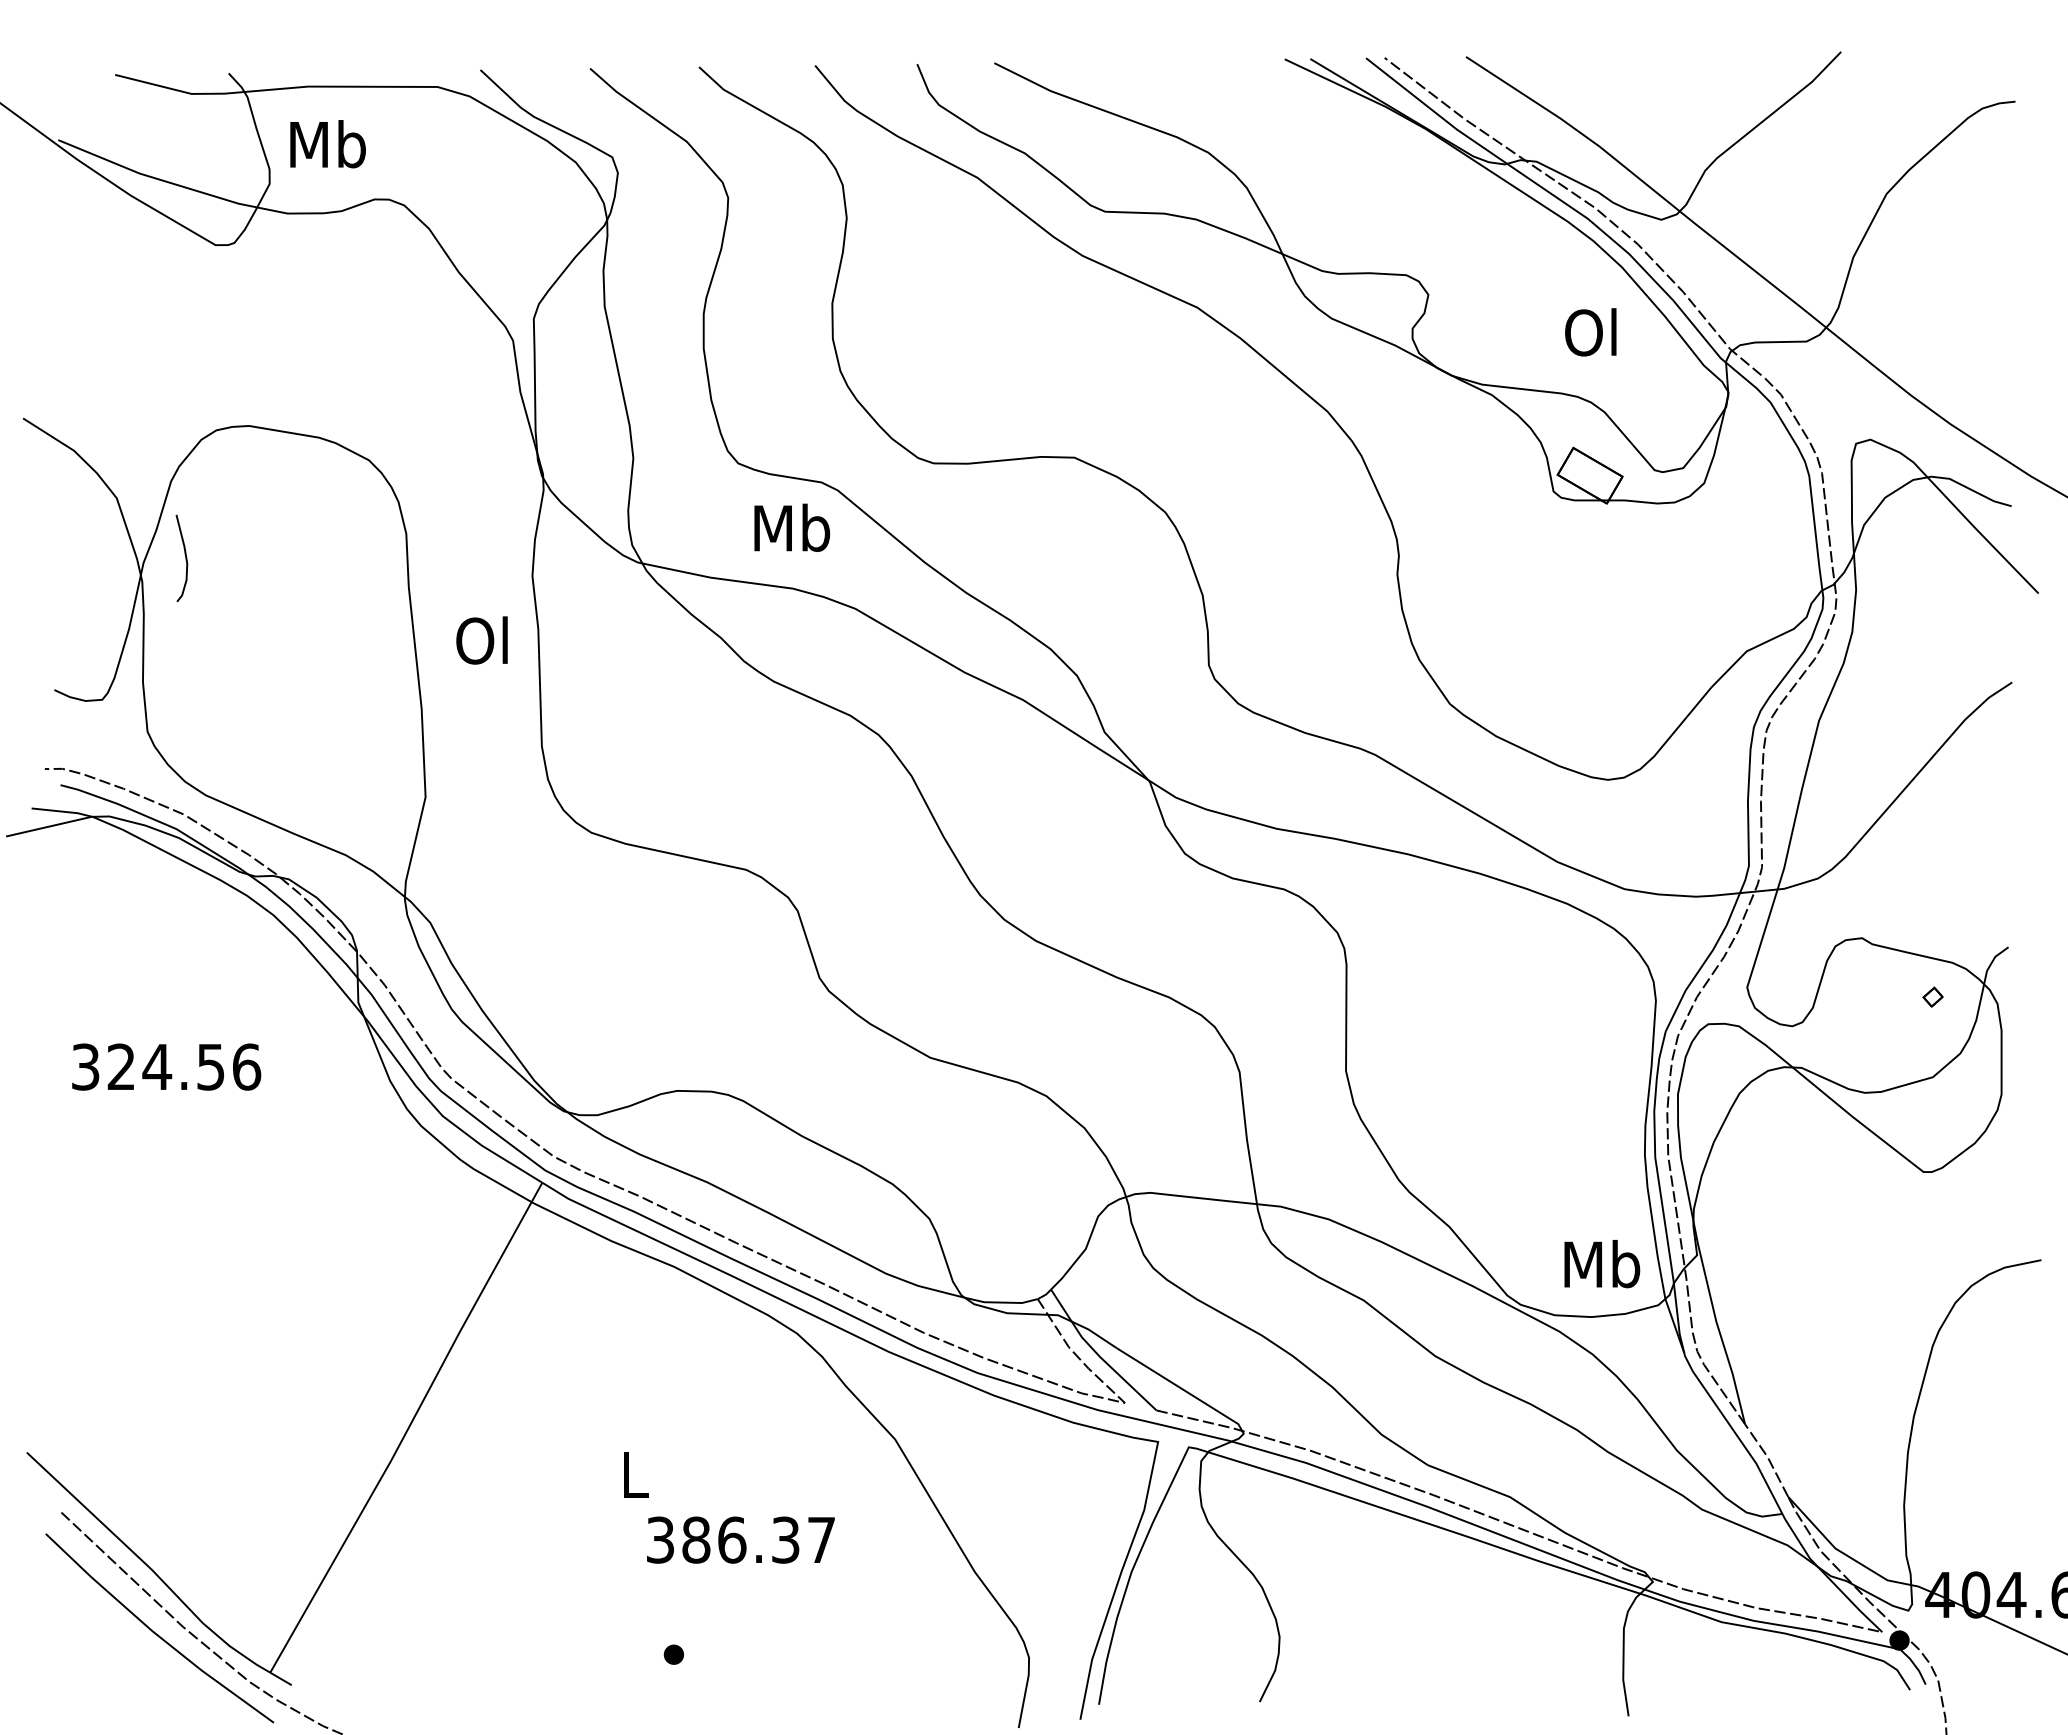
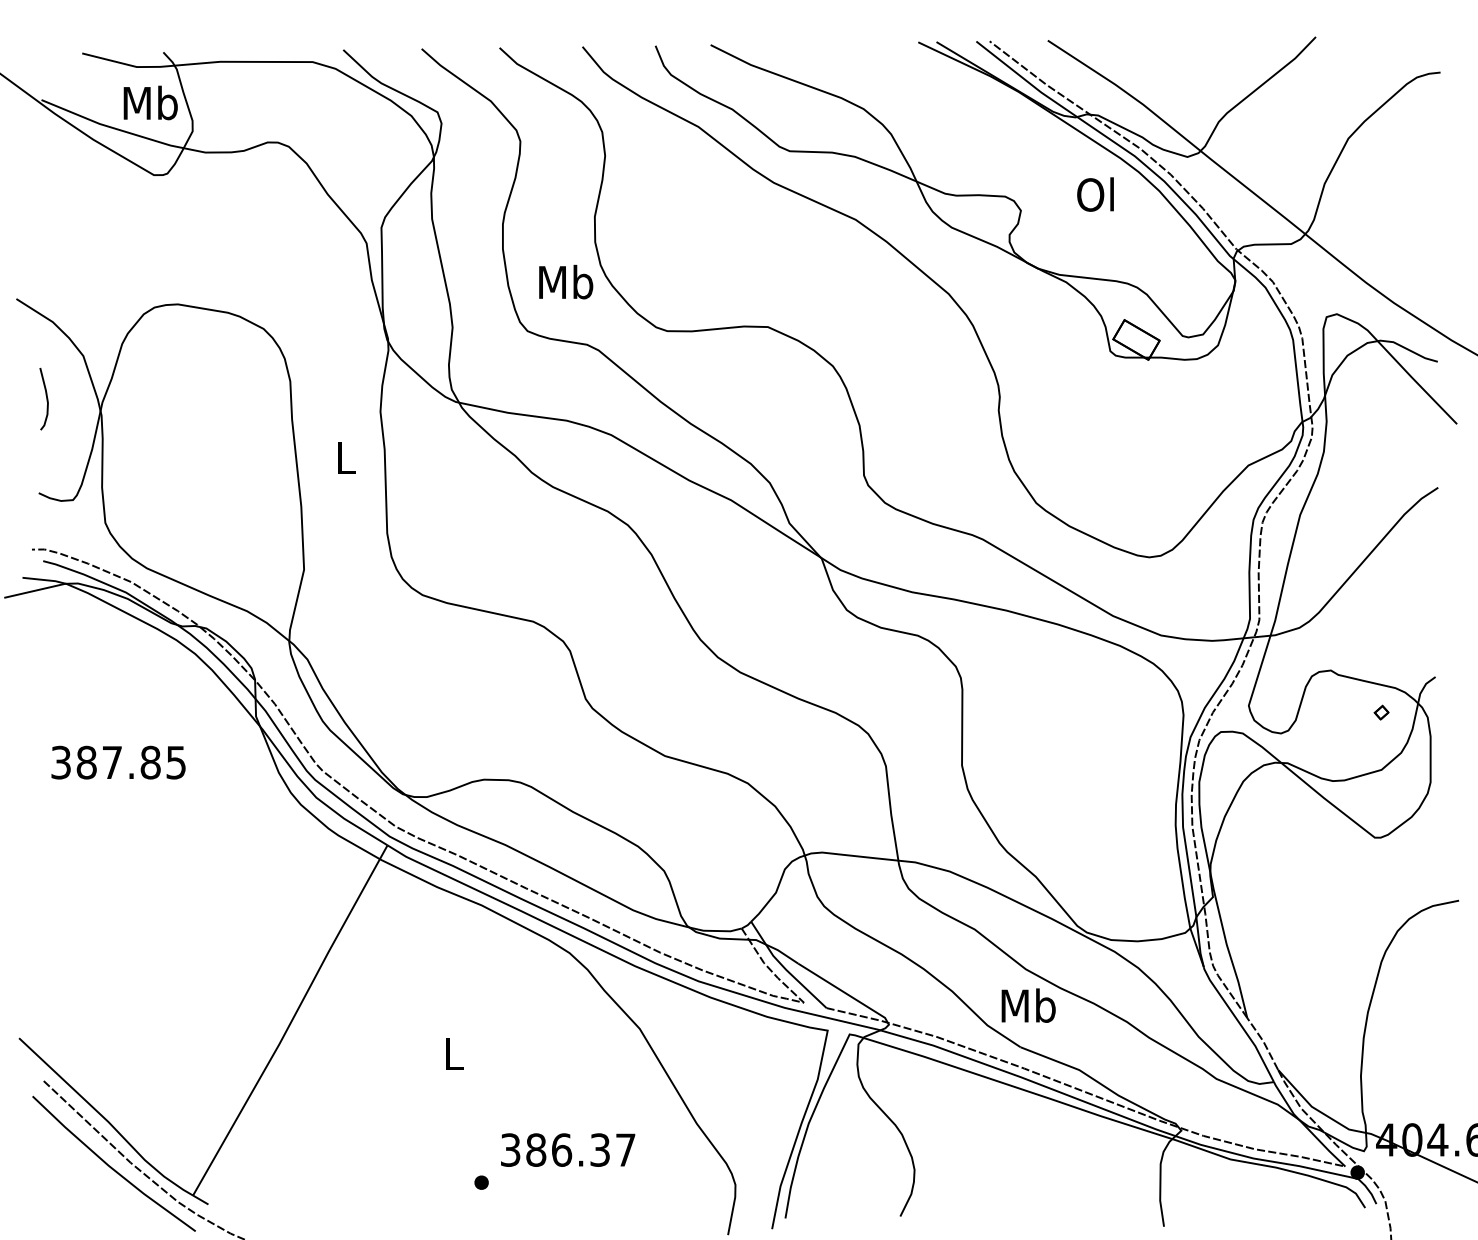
text: (327, 144) -> (150, 103), moved
text: (1590, 332) -> (1095, 194), moved
text: (792, 527) -> (566, 281), moved
curve: (185, 558) -> (46, 399), moved
text: (481, 640) -> (344, 457), Ol -> L
text: (184, 1066) -> (131, 762), 324.56 -> 387.85
text: (1602, 1264) -> (1028, 1005), moved
text: (740, 1539) -> (567, 1149), moved

